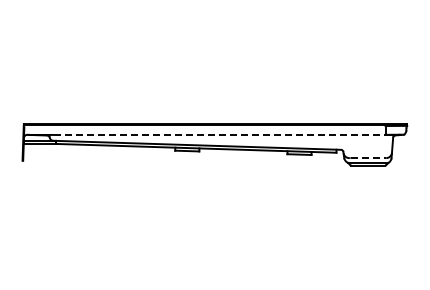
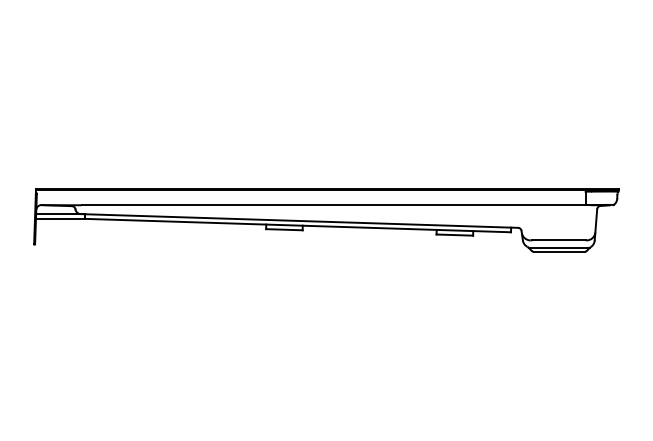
line: (221, 134) -> (336, 204), dashed -> solid
line: (368, 158) -> (559, 241), dashed -> solid

